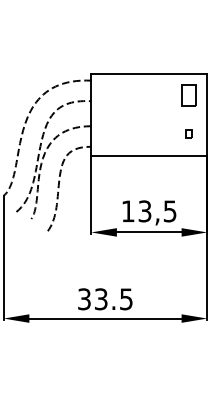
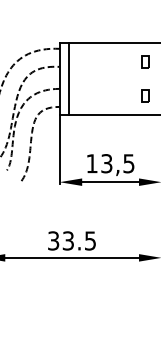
part: (188, 95) -> (145, 61), size x0.62
line: (102, 115) -> (69, 79), added
part: (188, 134) -> (145, 96), size x1.67

